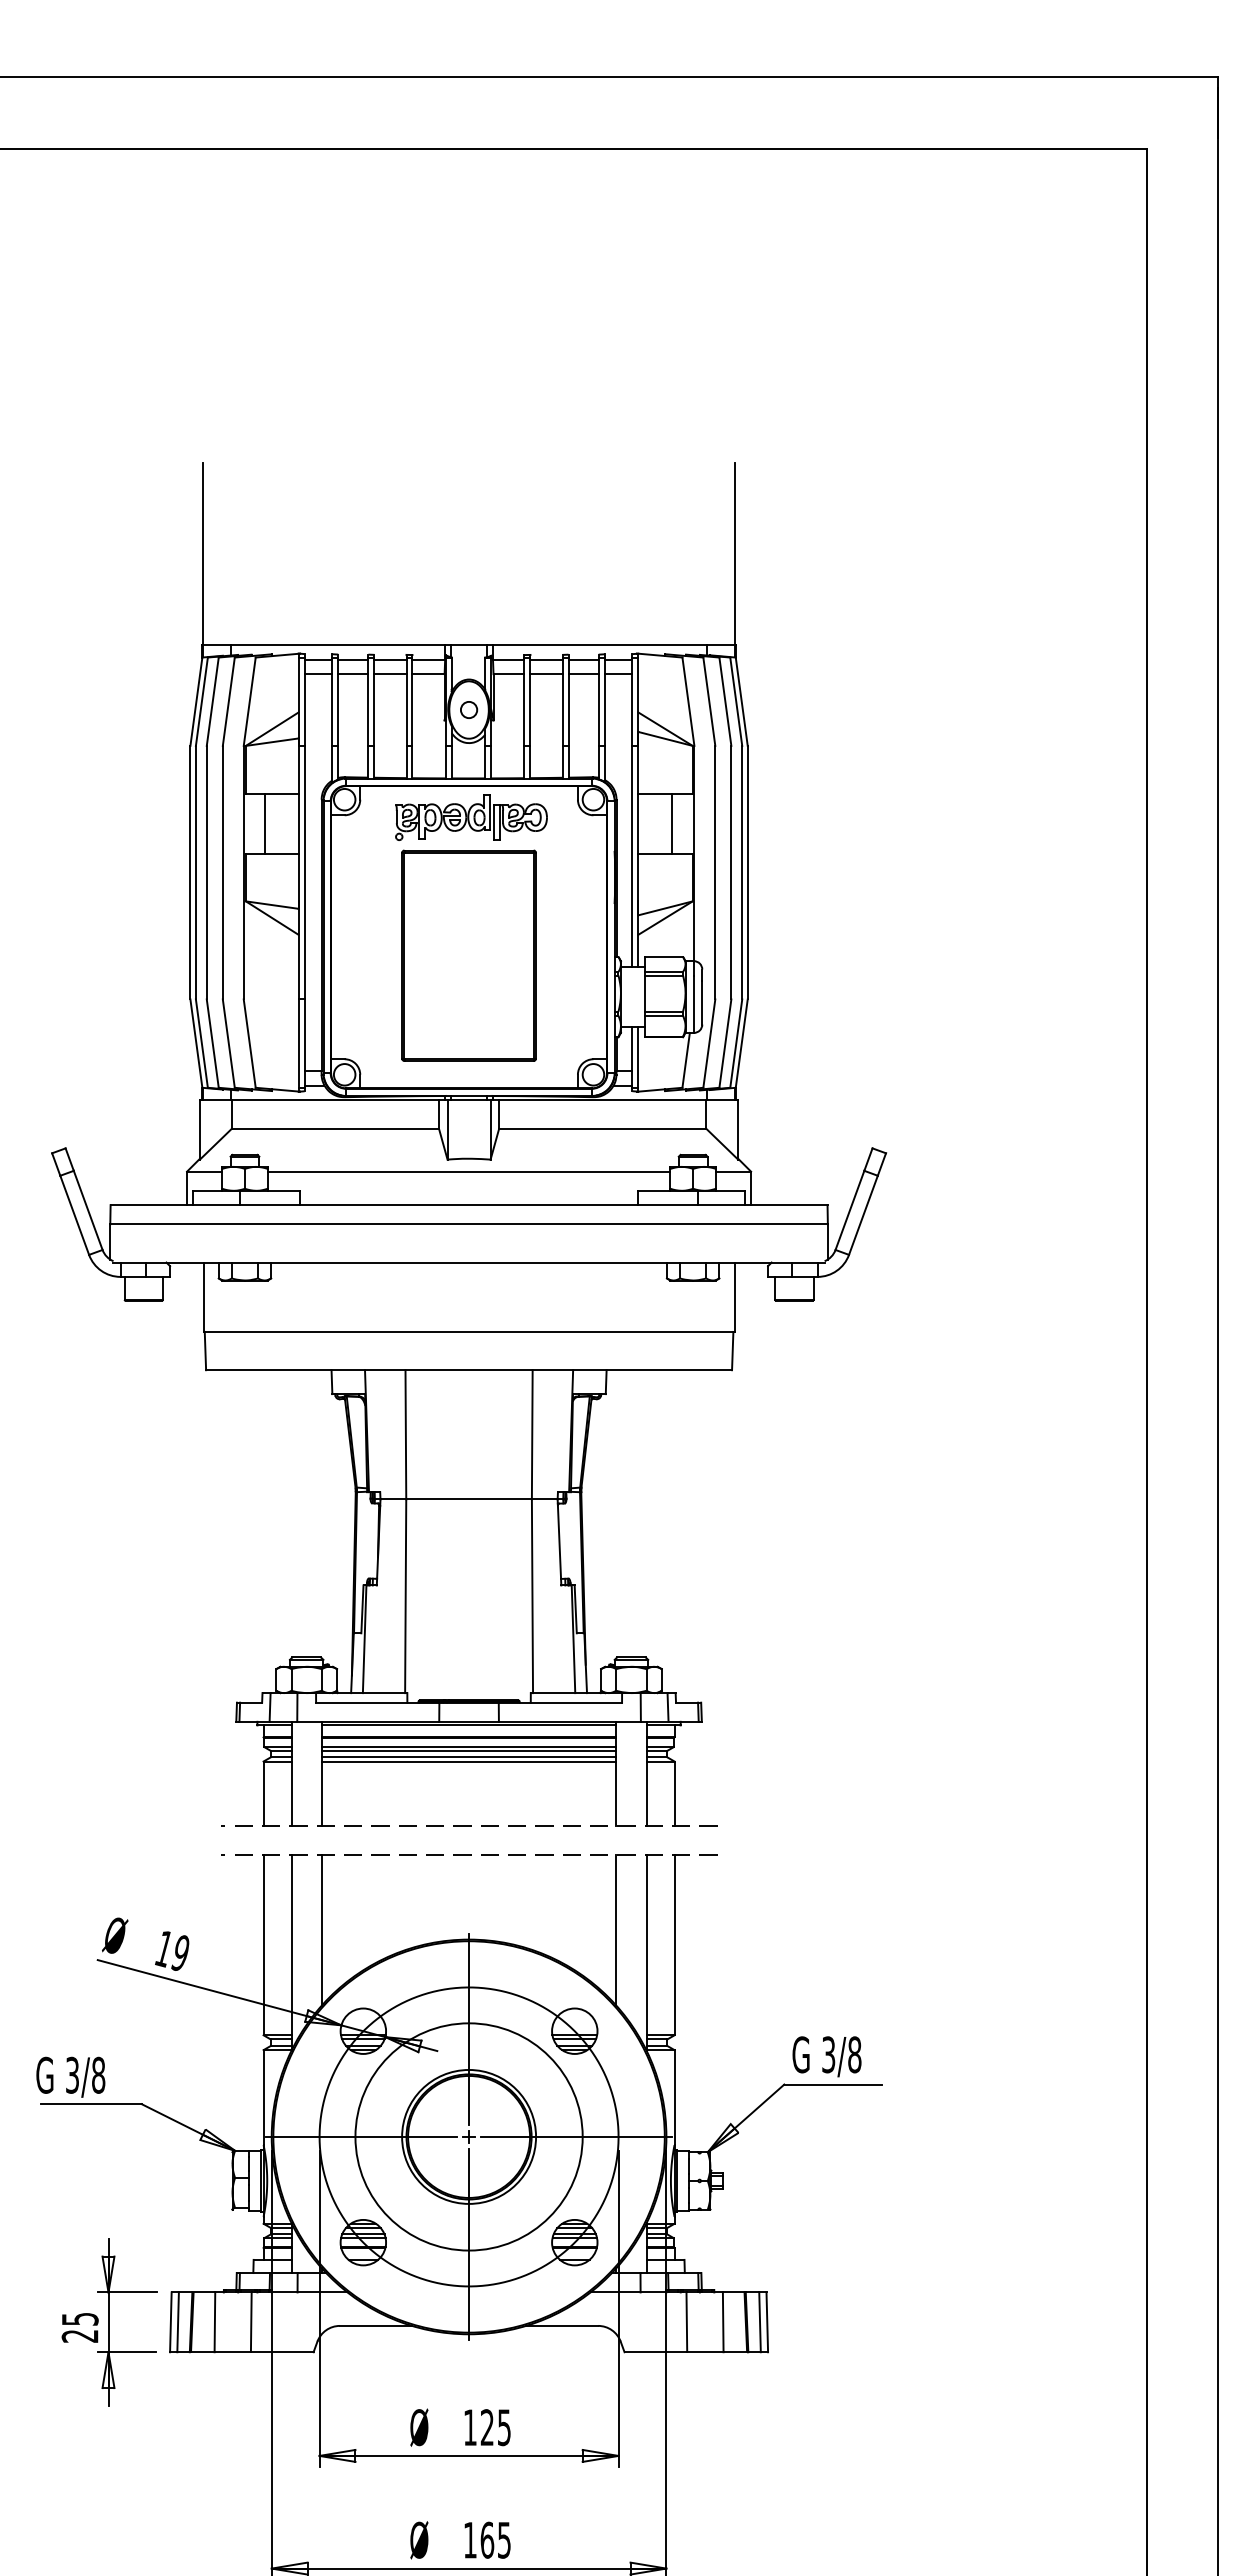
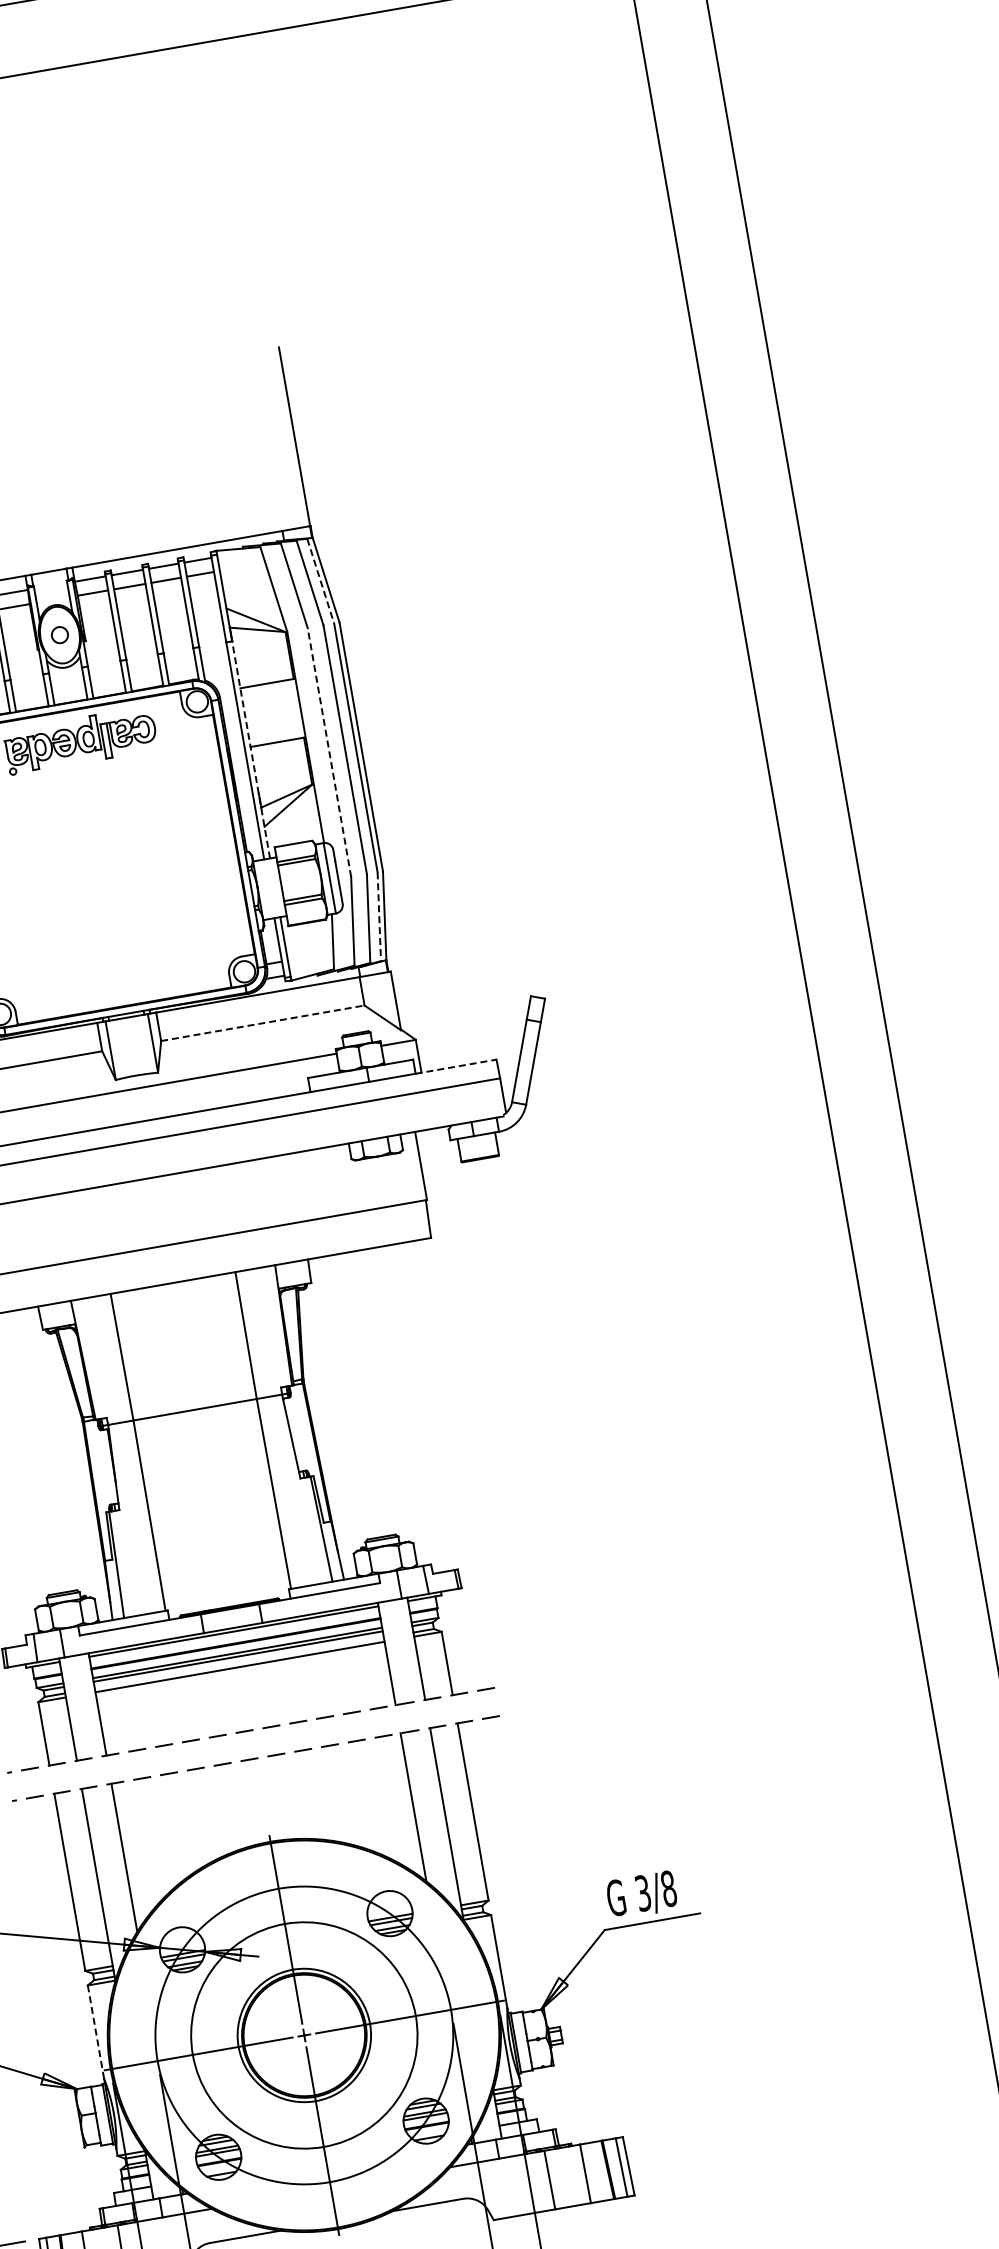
line: (736, 701) -> (320, 580), solid -> dashed
line: (671, 823) -> (278, 711), removed
line: (638, 856) -> (251, 749), solid -> dashed
line: (715, 872) -> (329, 752), solid -> dashed
part: (468, 955) -> (101, 876), removed
line: (736, 1043) -> (379, 916), solid -> dashed
line: (602, 1128) -> (262, 1022), solid -> dashed
line: (786, 1205) -> (456, 1067), solid -> dashed
line: (468, 1757) -> (238, 1663), removed
line: (263, 2098) -> (96, 2032), solid -> dashed

